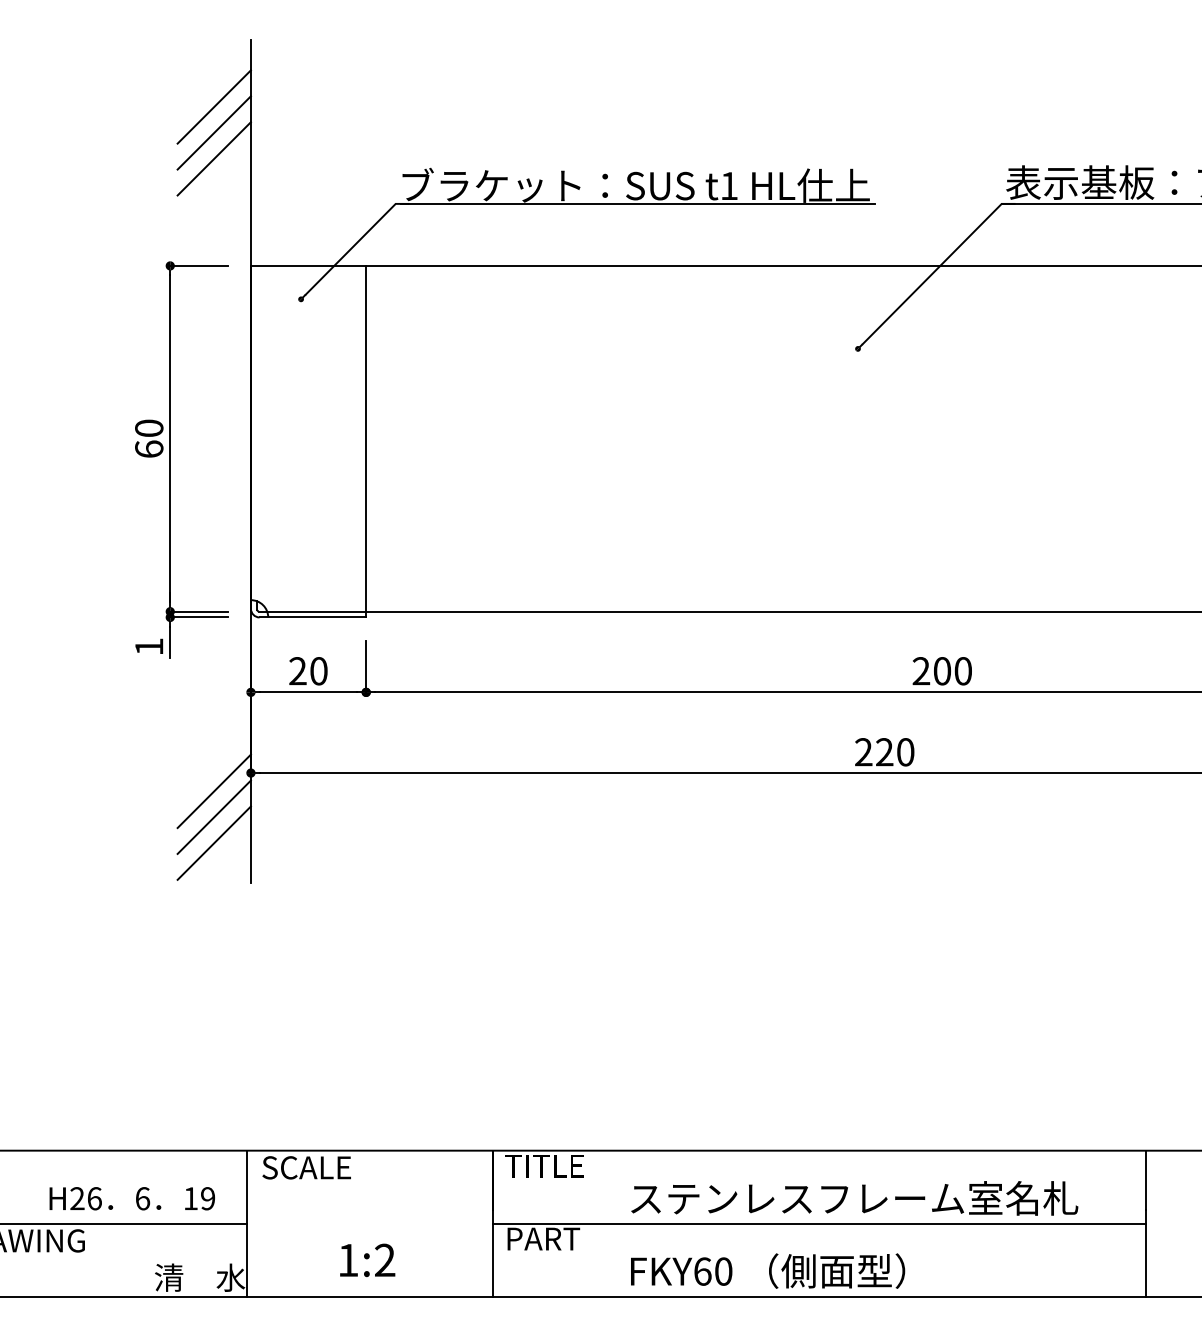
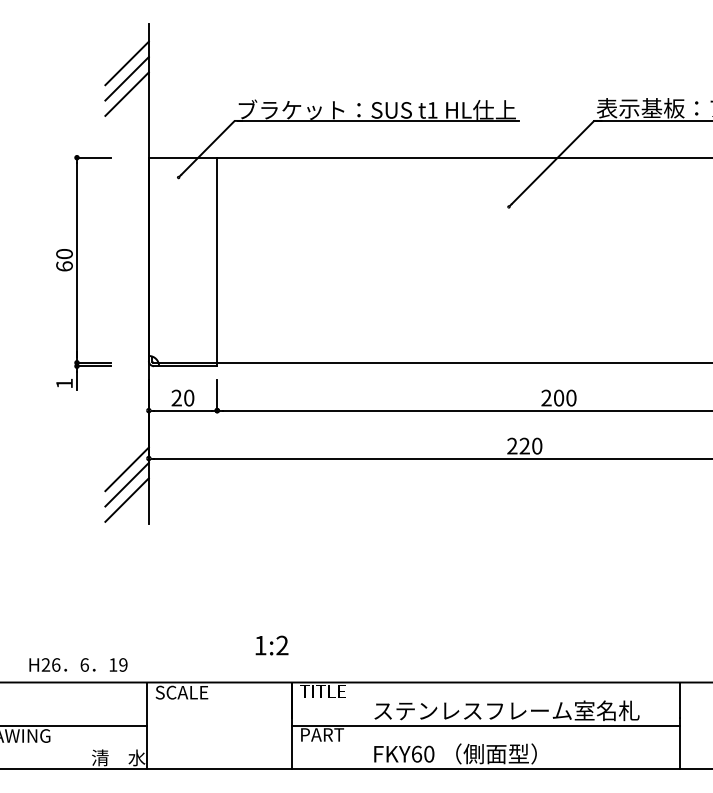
part: (181, 459) -> (83, 272), moved
text: (132, 1197) -> (78, 664), moved
text: (366, 1260) -> (271, 645), moved

